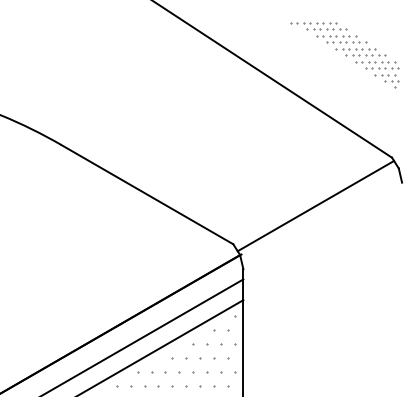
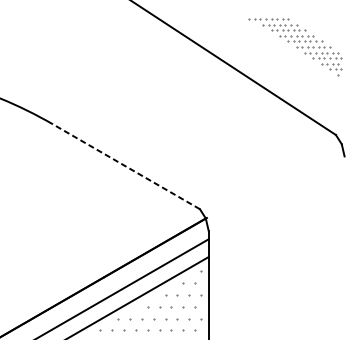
line: (146, 194) -> (125, 166), solid -> dashed
line: (315, 205) -> (270, 175), removed

